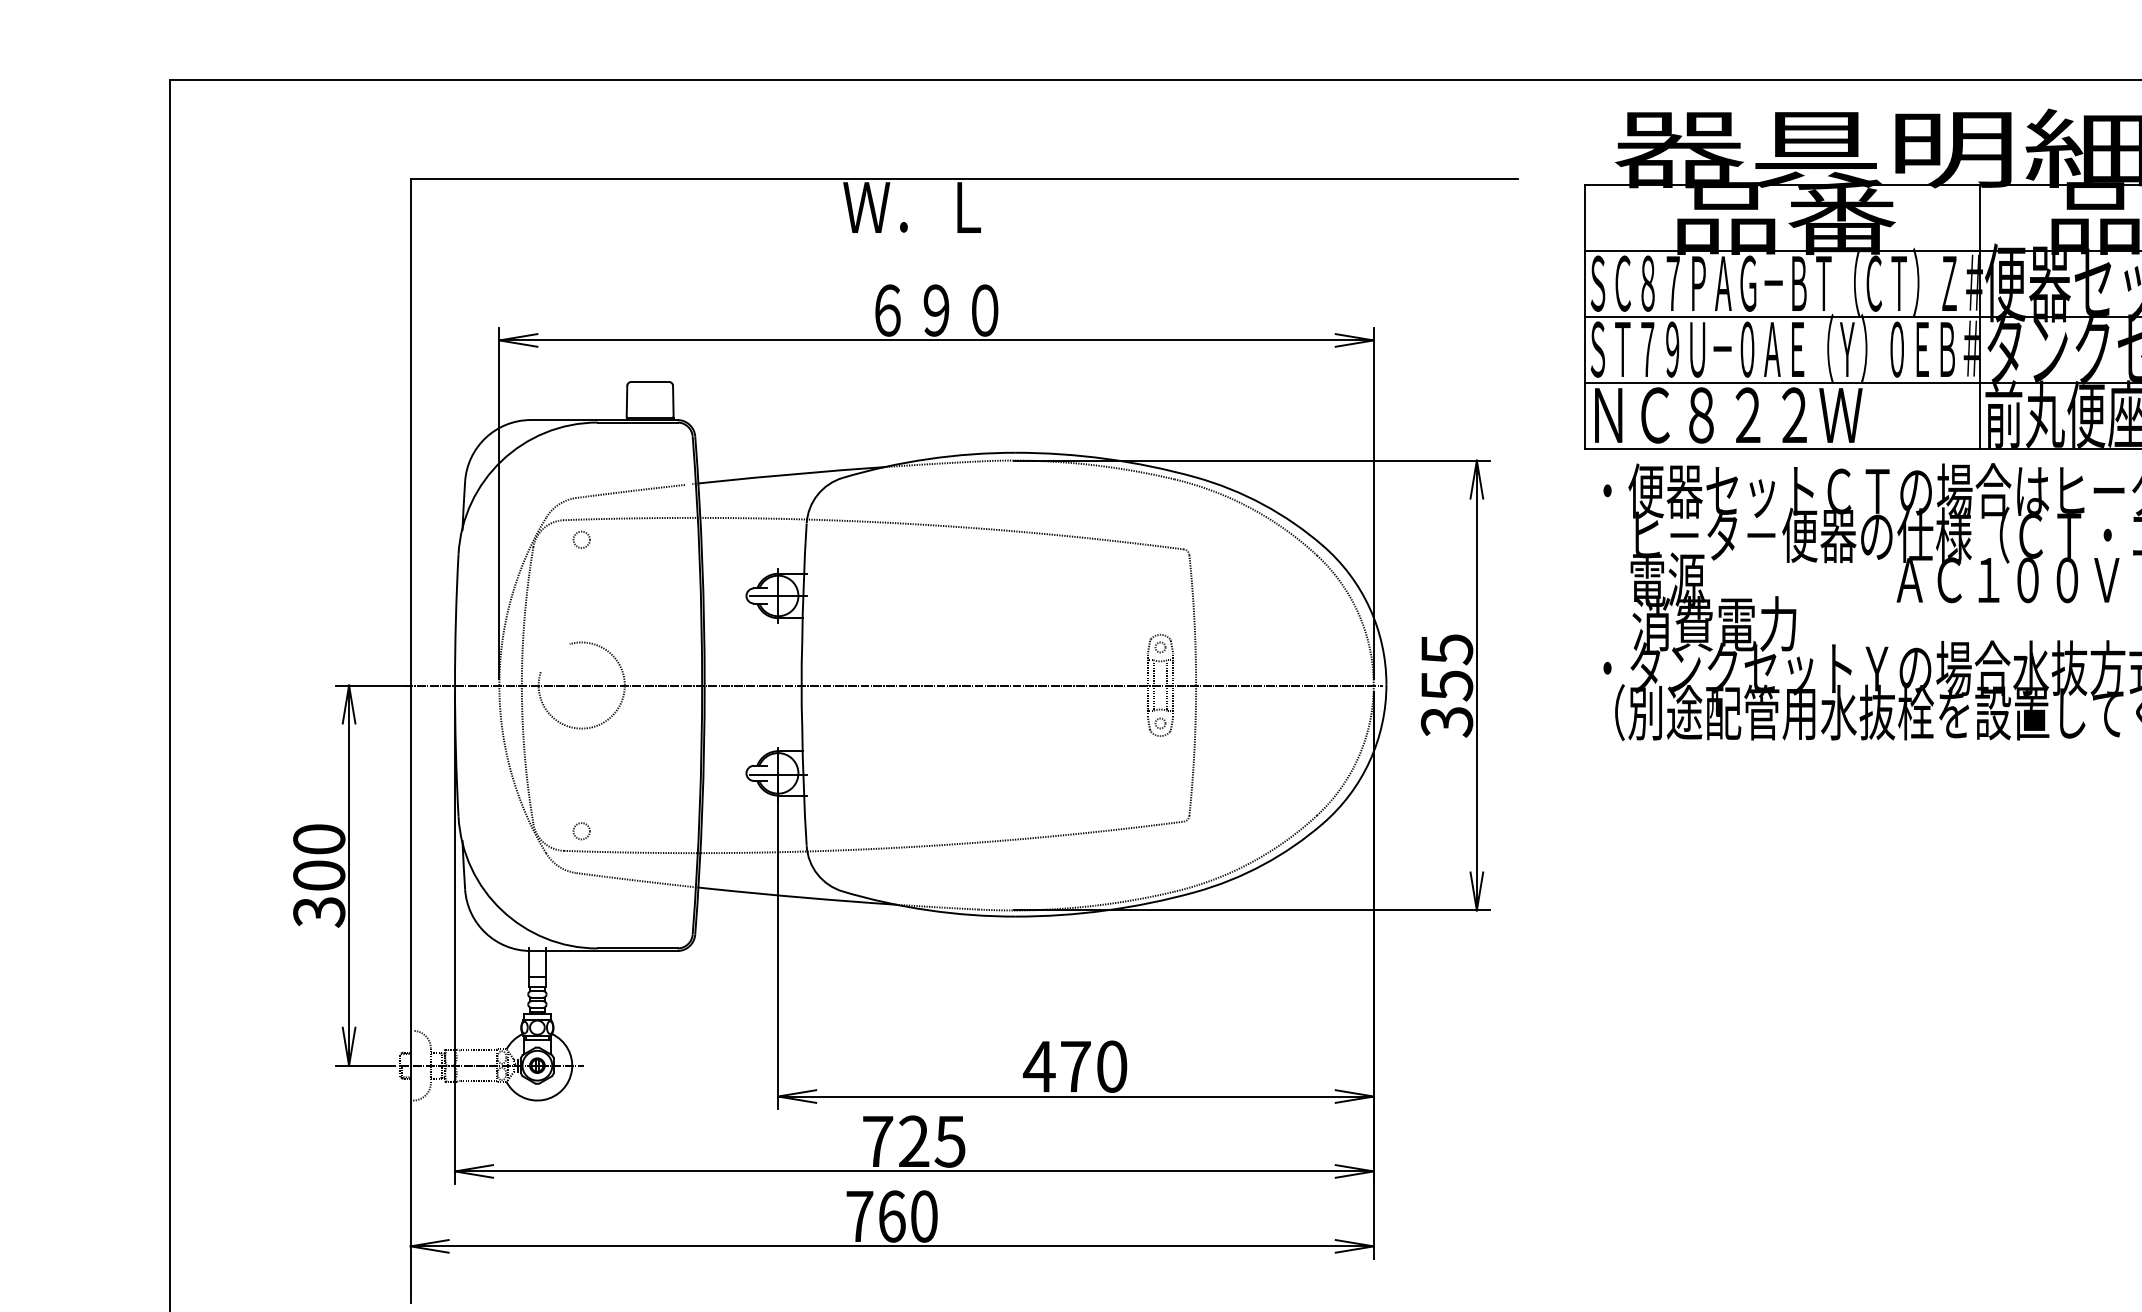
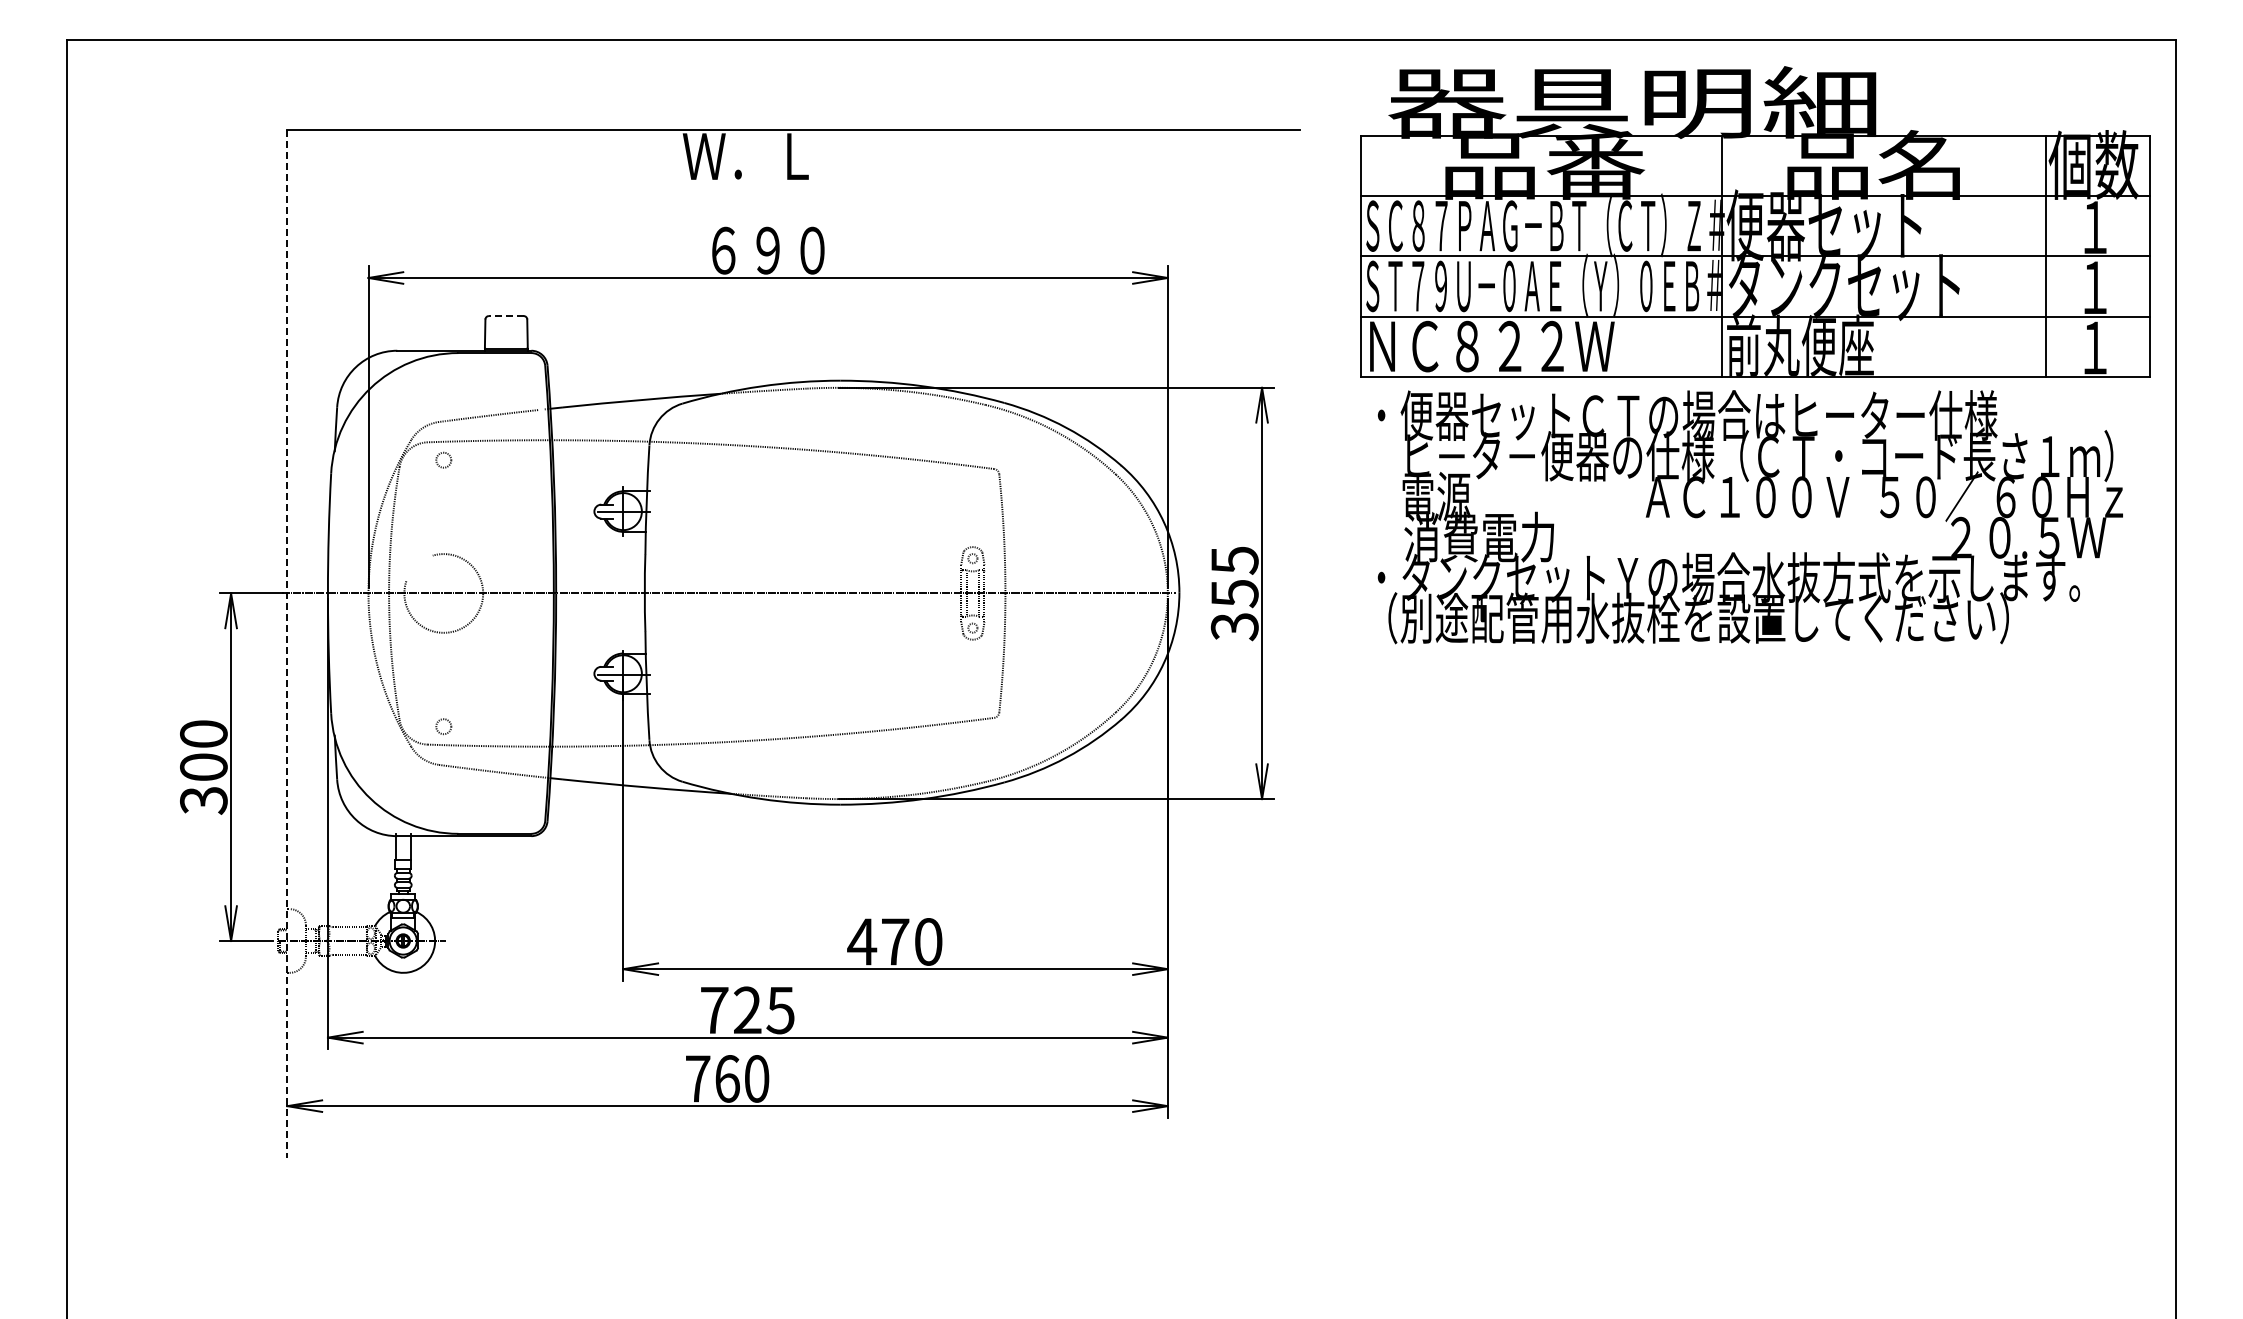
line: (649, 382) -> (505, 316), solid -> dashed
line: (410, 740) -> (287, 643), solid -> dashed

